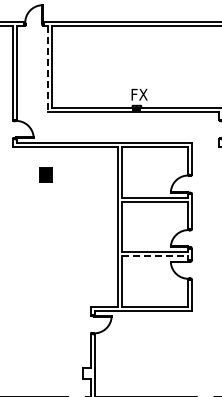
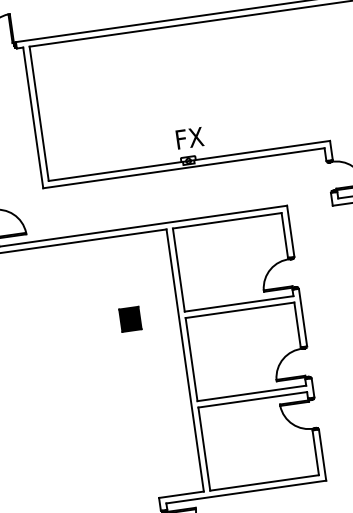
line: (47, 69) -> (32, 118), dashed -> solid
part: (45, 174) -> (130, 318), moved
line: (155, 256) -> (253, 399), dashed -> solid

